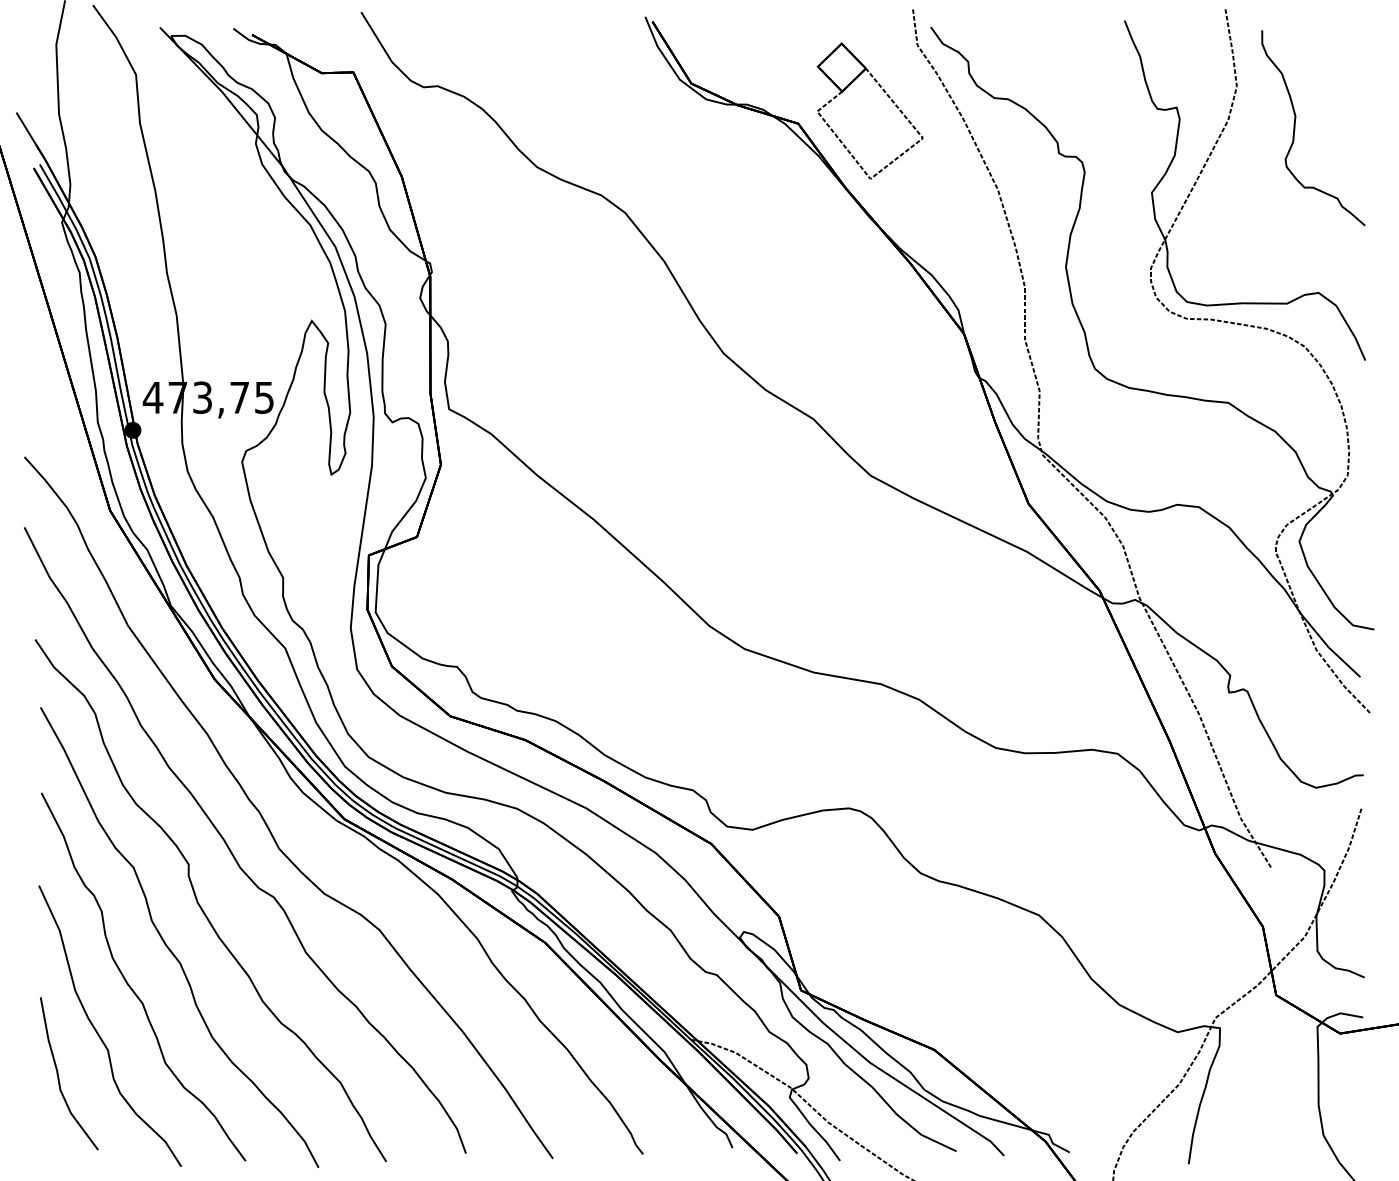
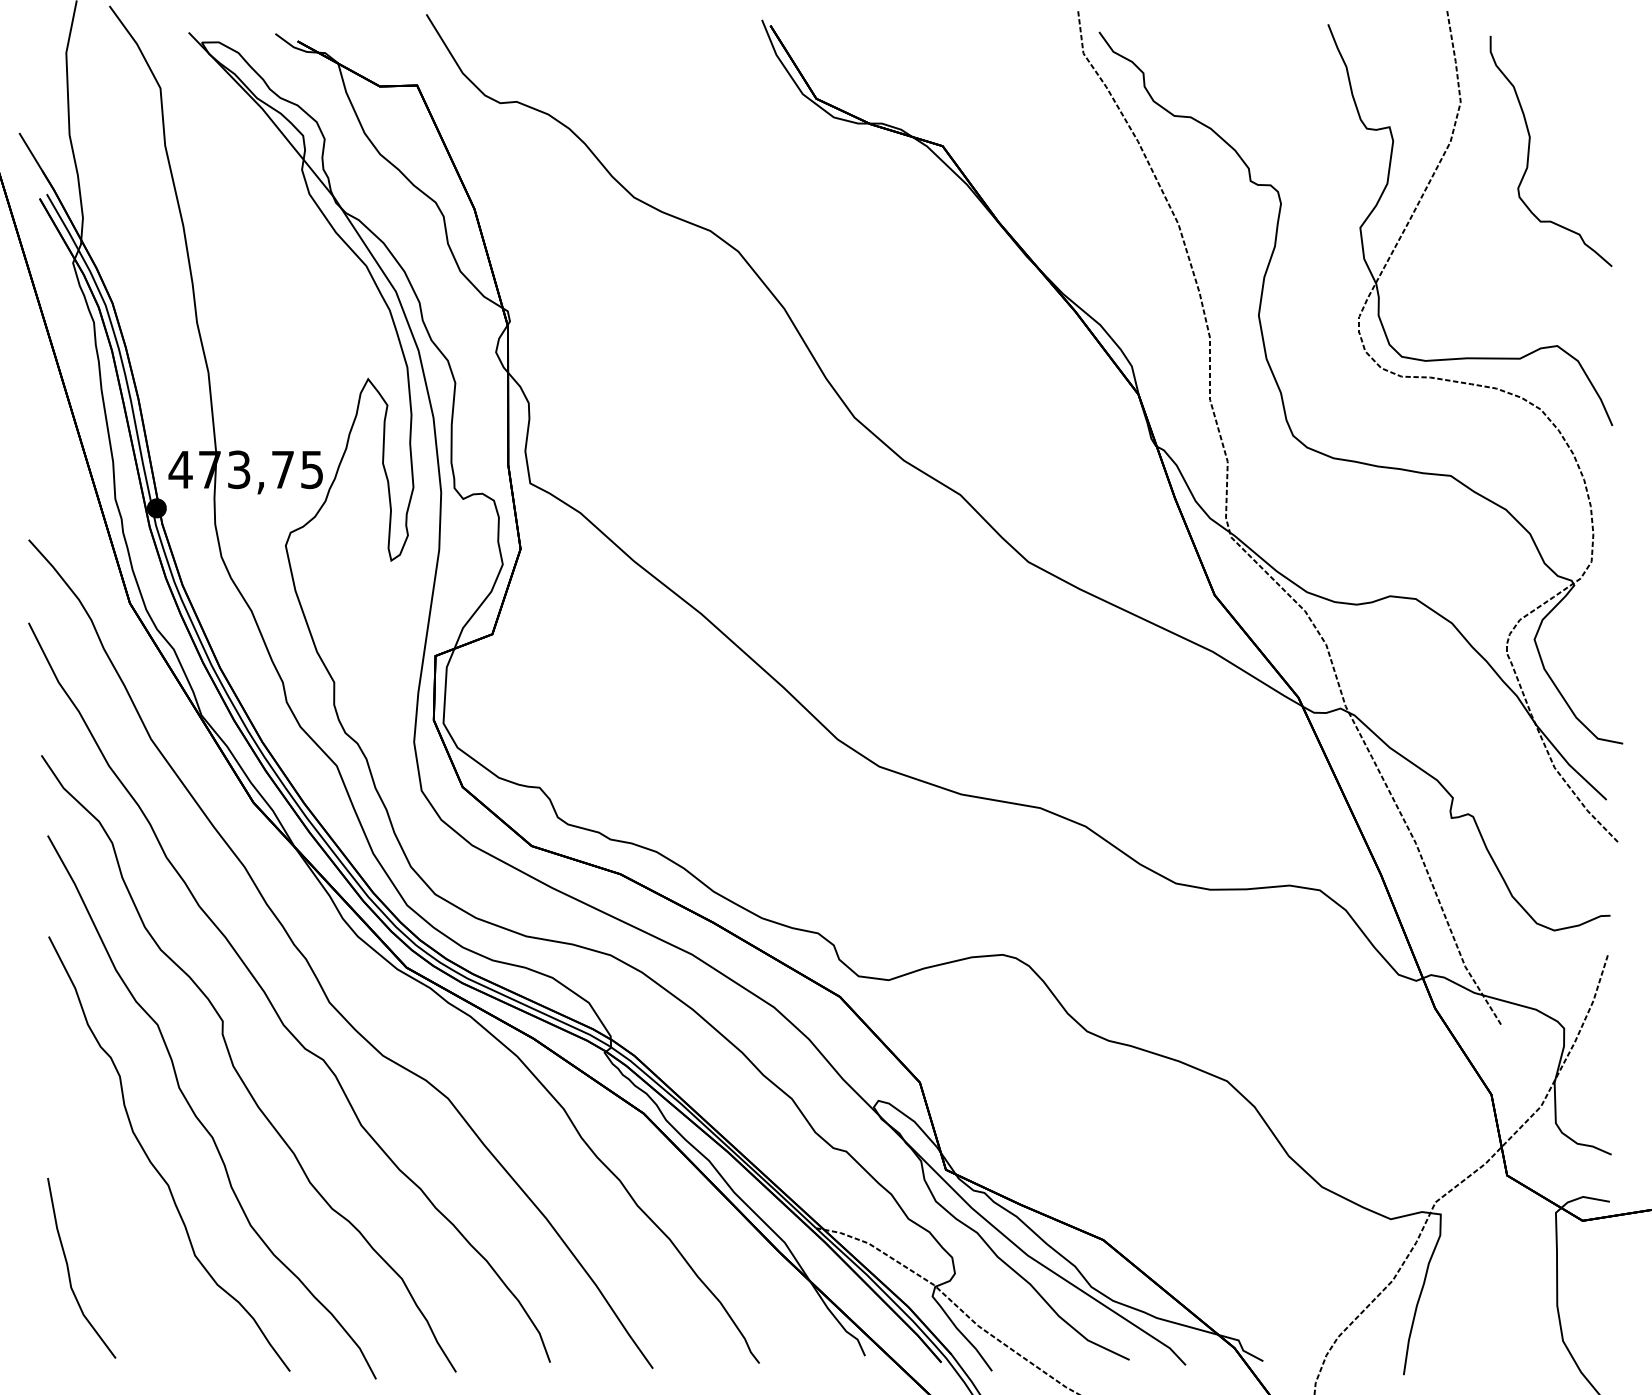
part: (886, 95) -> (1046, 112), removed
part: (98, 1032) -> (116, 1219), removed

